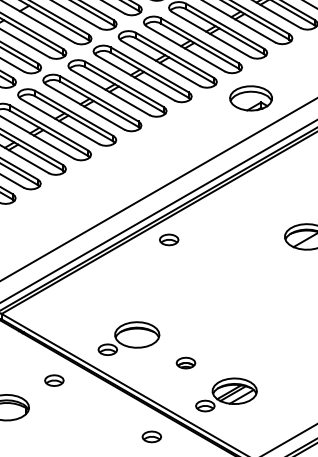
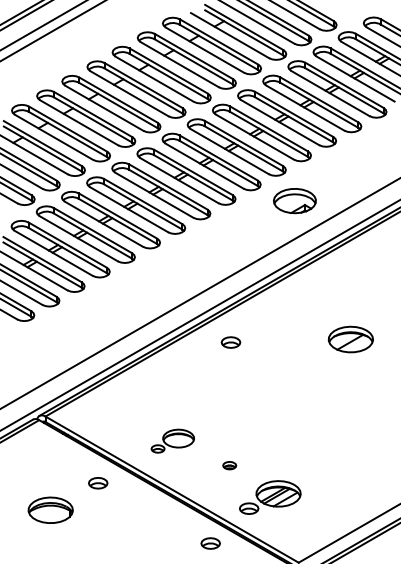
part: (168, 239) -> (230, 342), moved
part: (128, 337) -> (172, 440), size x0.7
part: (185, 362) -> (229, 465), size x0.7
part: (151, 436) -> (210, 543), moved

